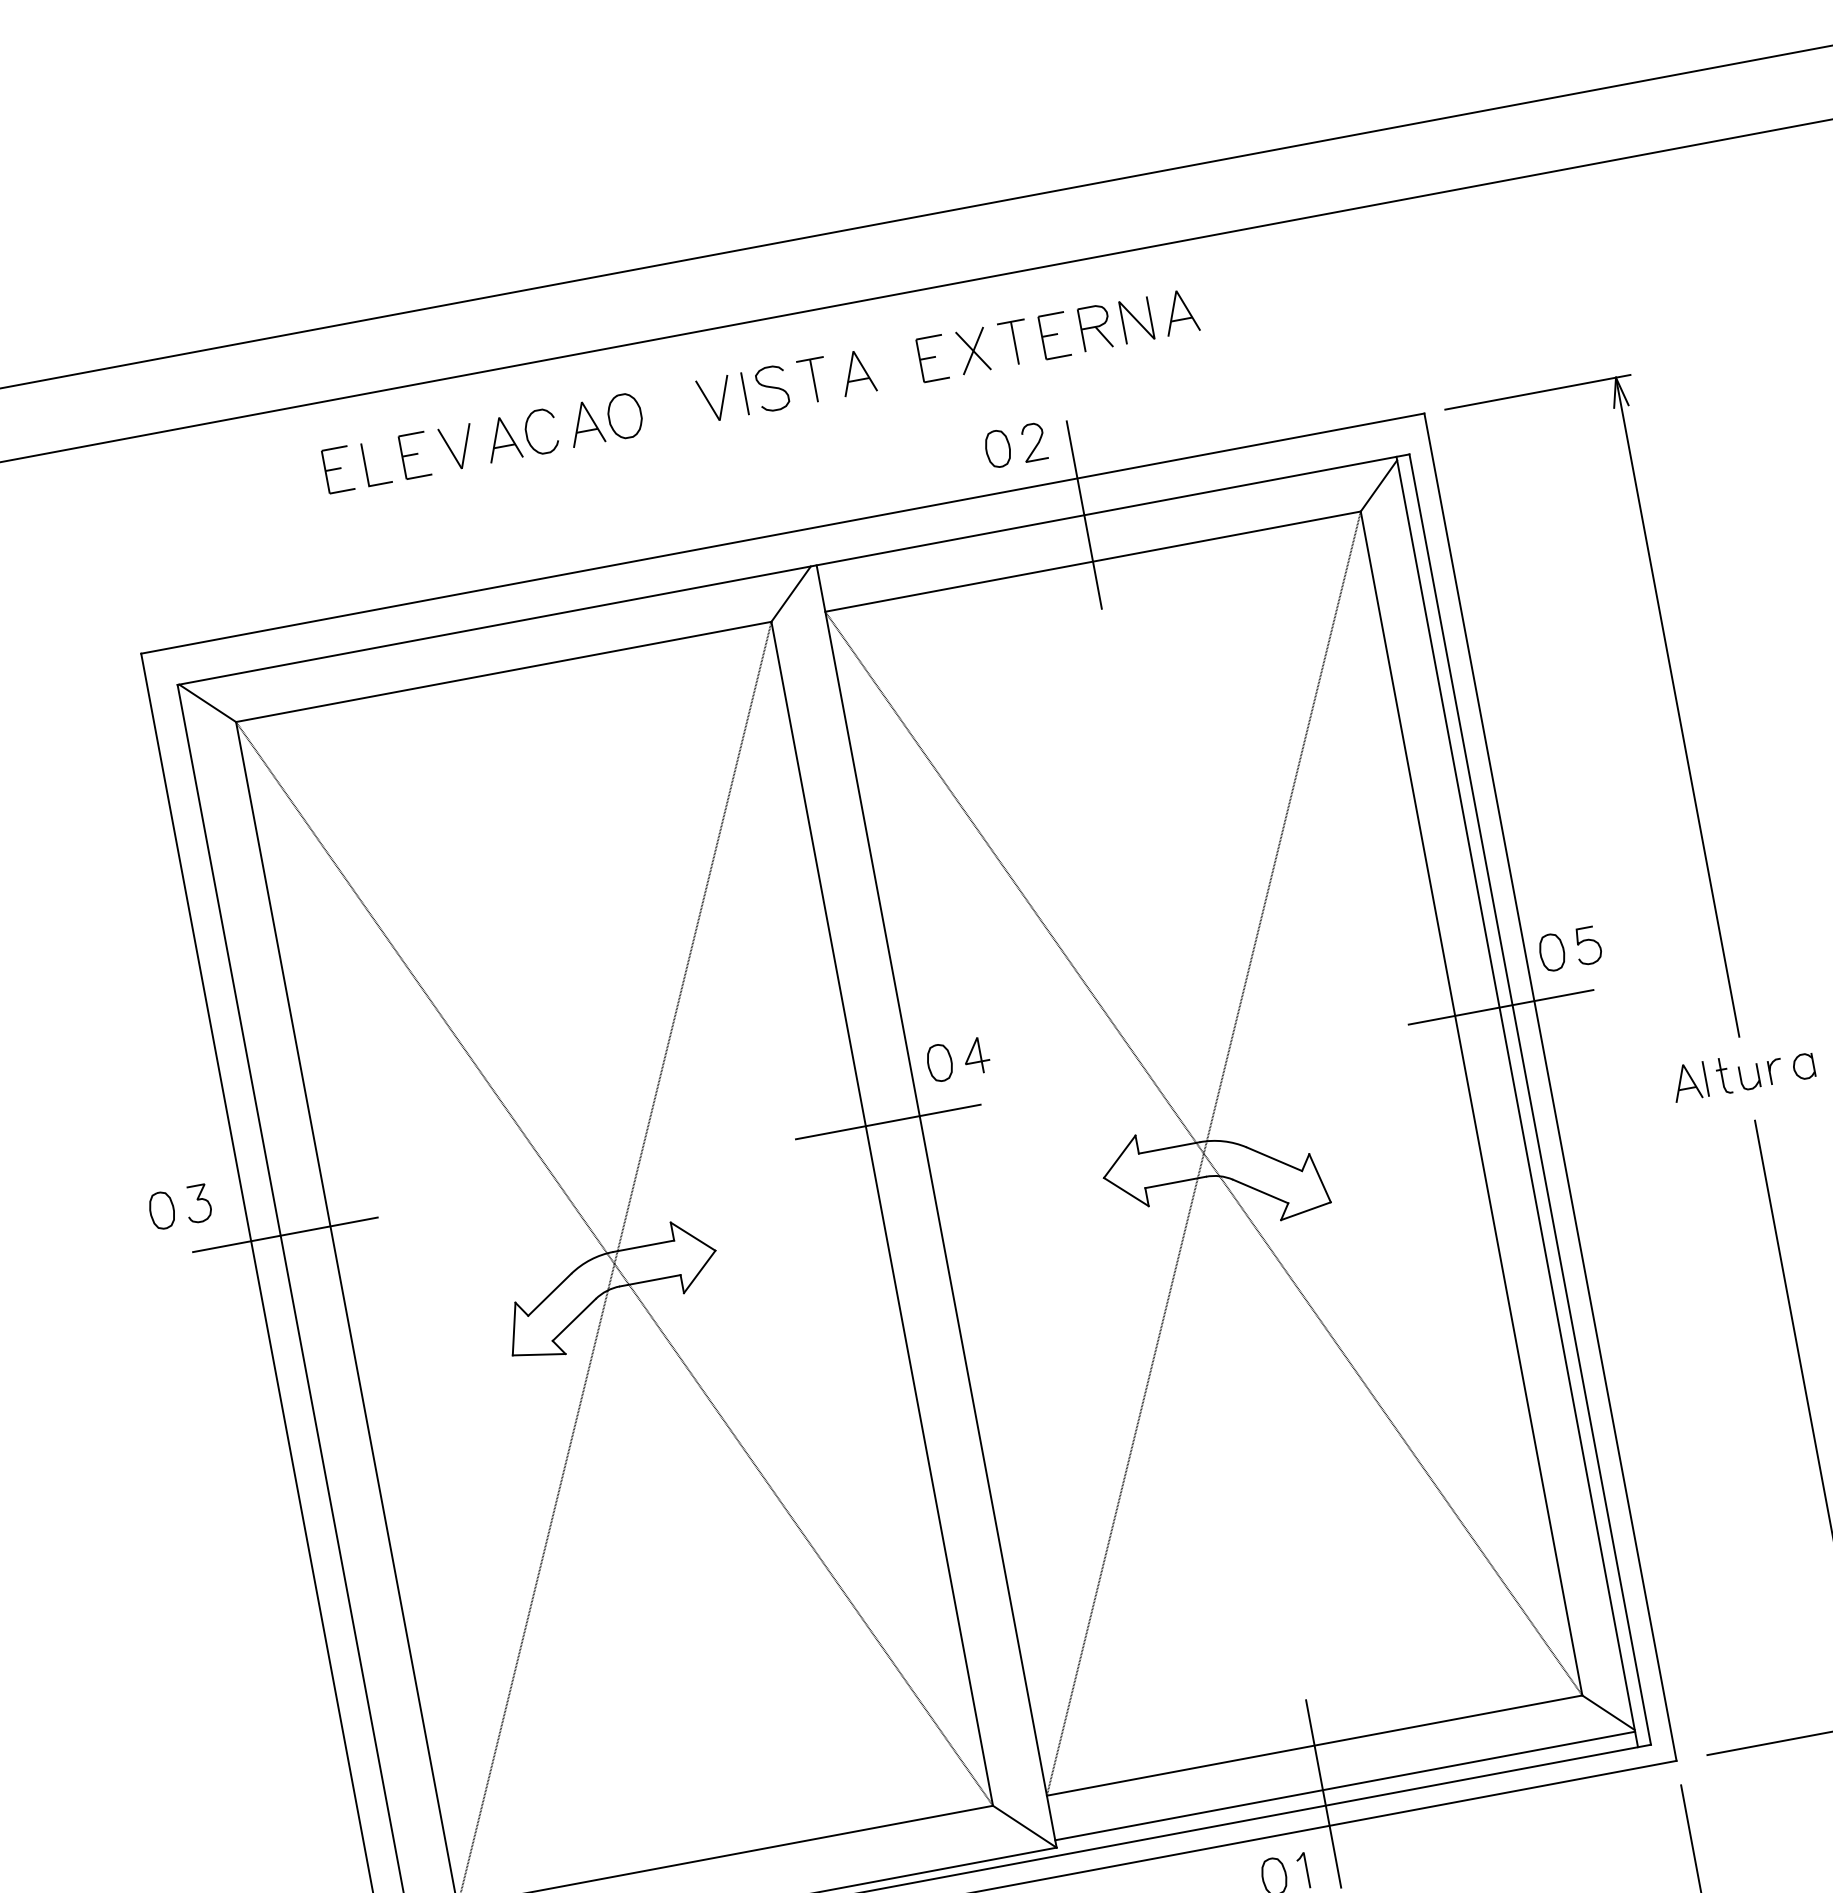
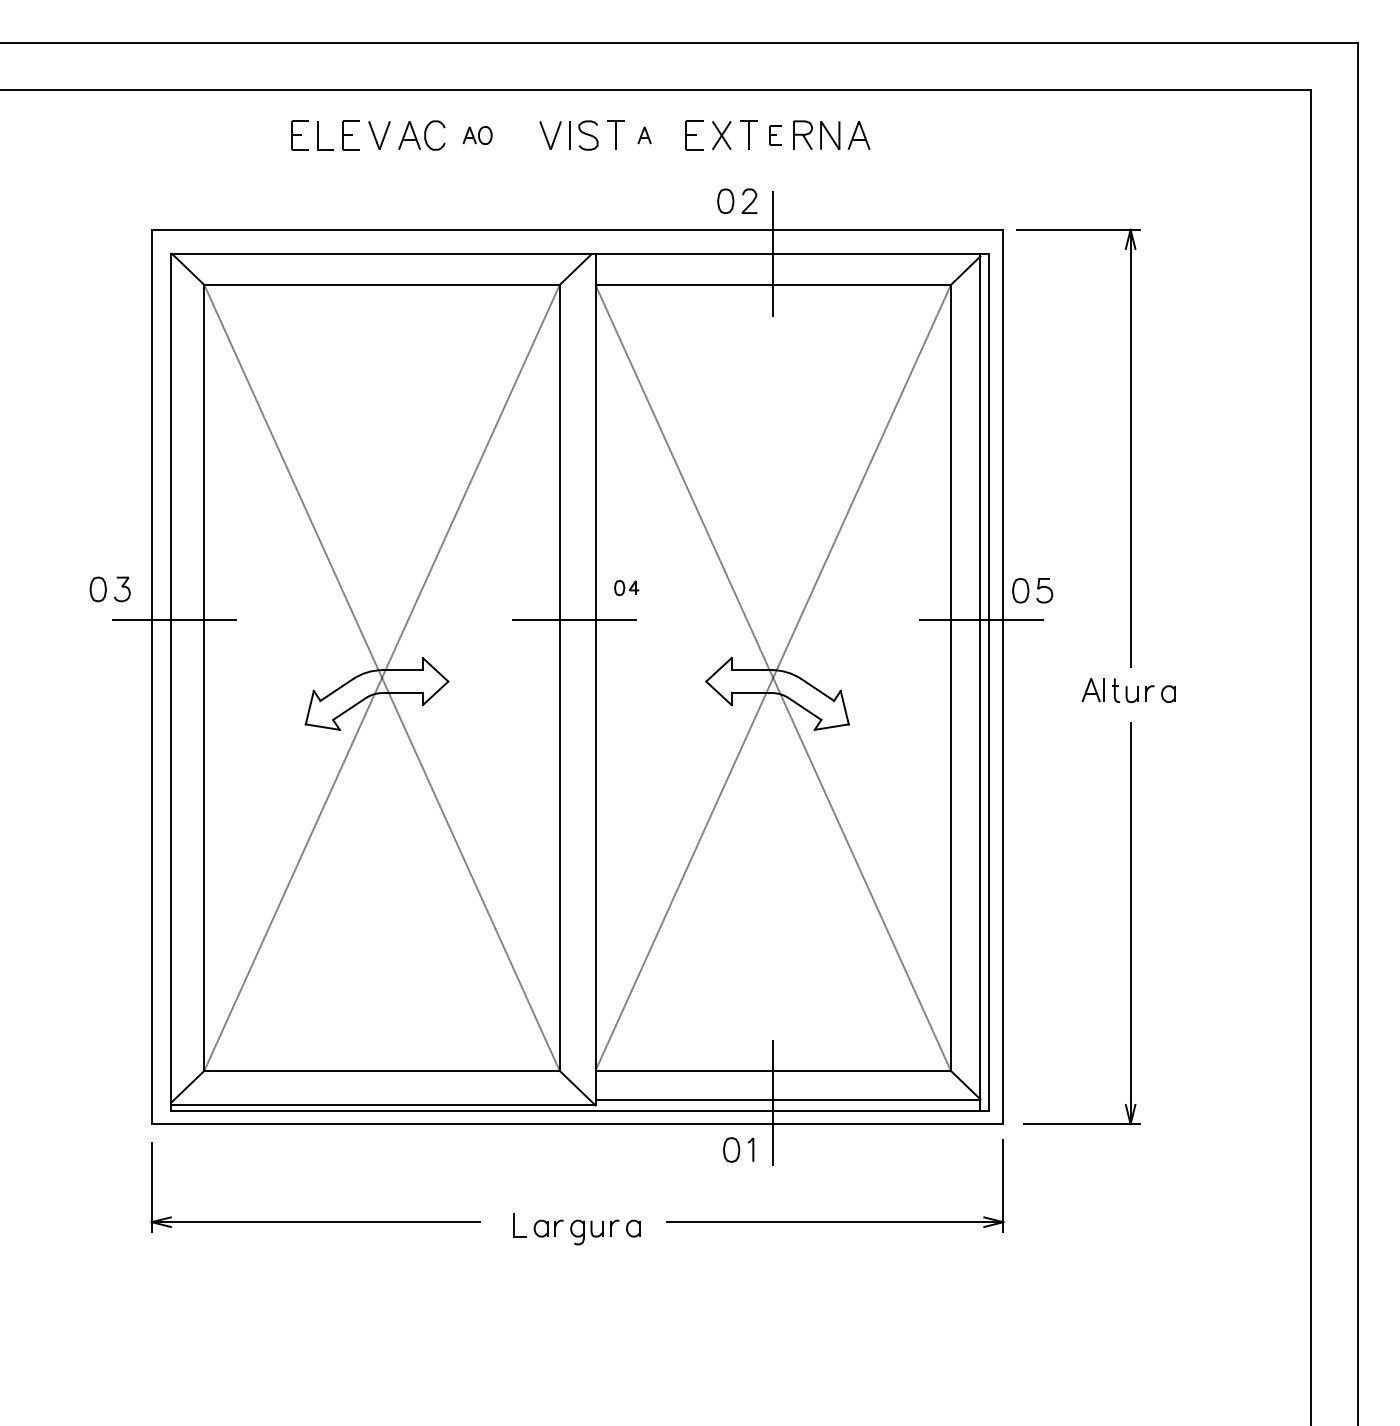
part: (1054, 335) -> (775, 135), size x0.7
part: (857, 372) -> (644, 135), size x0.6
part: (605, 419) -> (477, 135), size x0.6
part: (957, 1058) -> (626, 587), size x0.6

